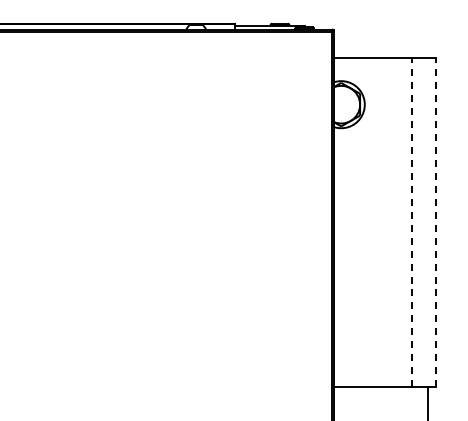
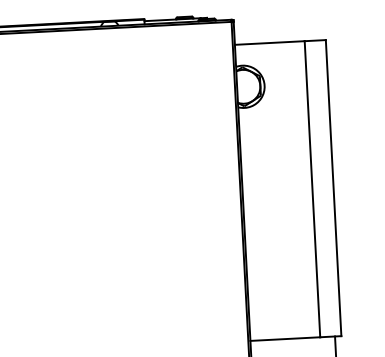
line: (411, 222) -> (312, 189), dashed -> solid
line: (435, 222) -> (333, 188), dashed -> solid

